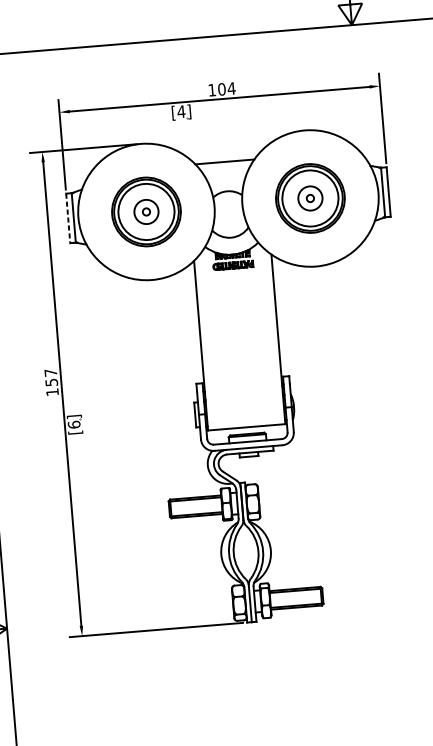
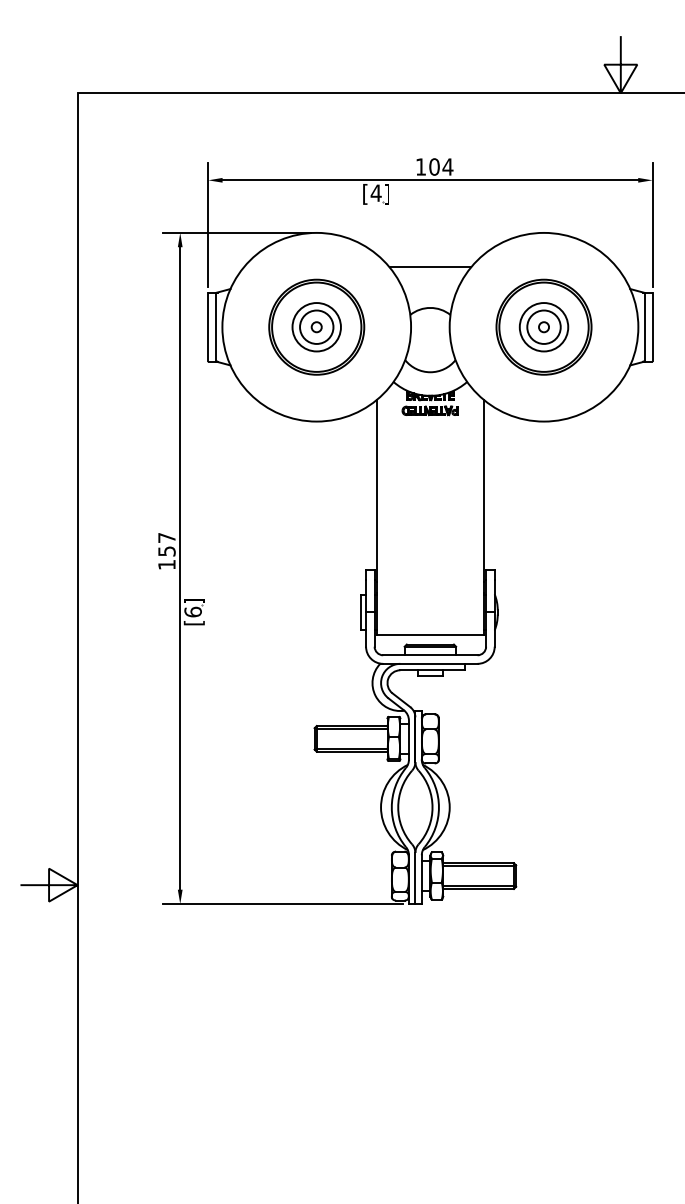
circle: (310, 198) -> (543, 327), size x0.62
circle: (146, 212) -> (316, 327), size x0.62
line: (68, 218) -> (208, 327), dashed -> solid

